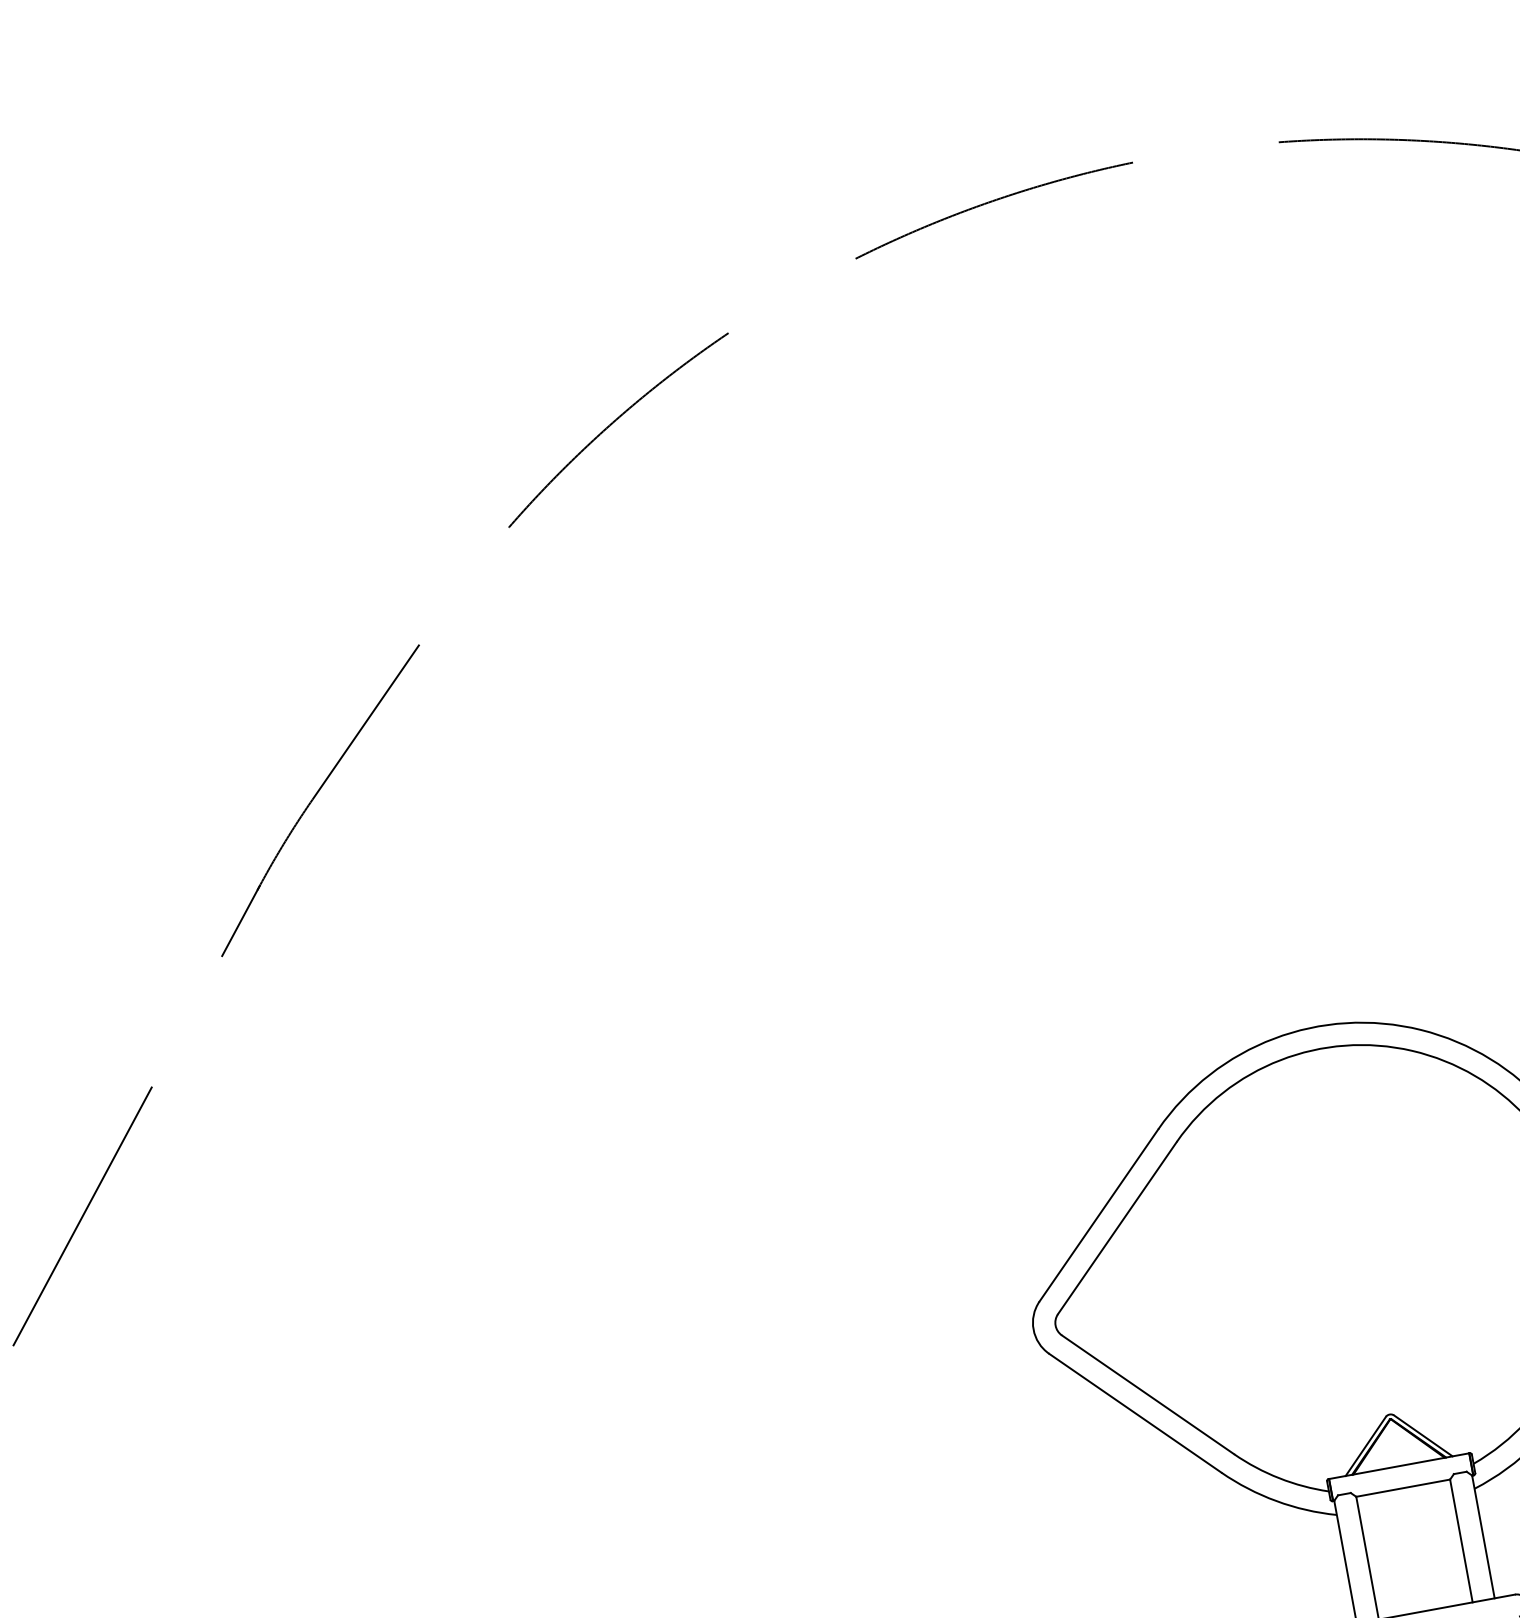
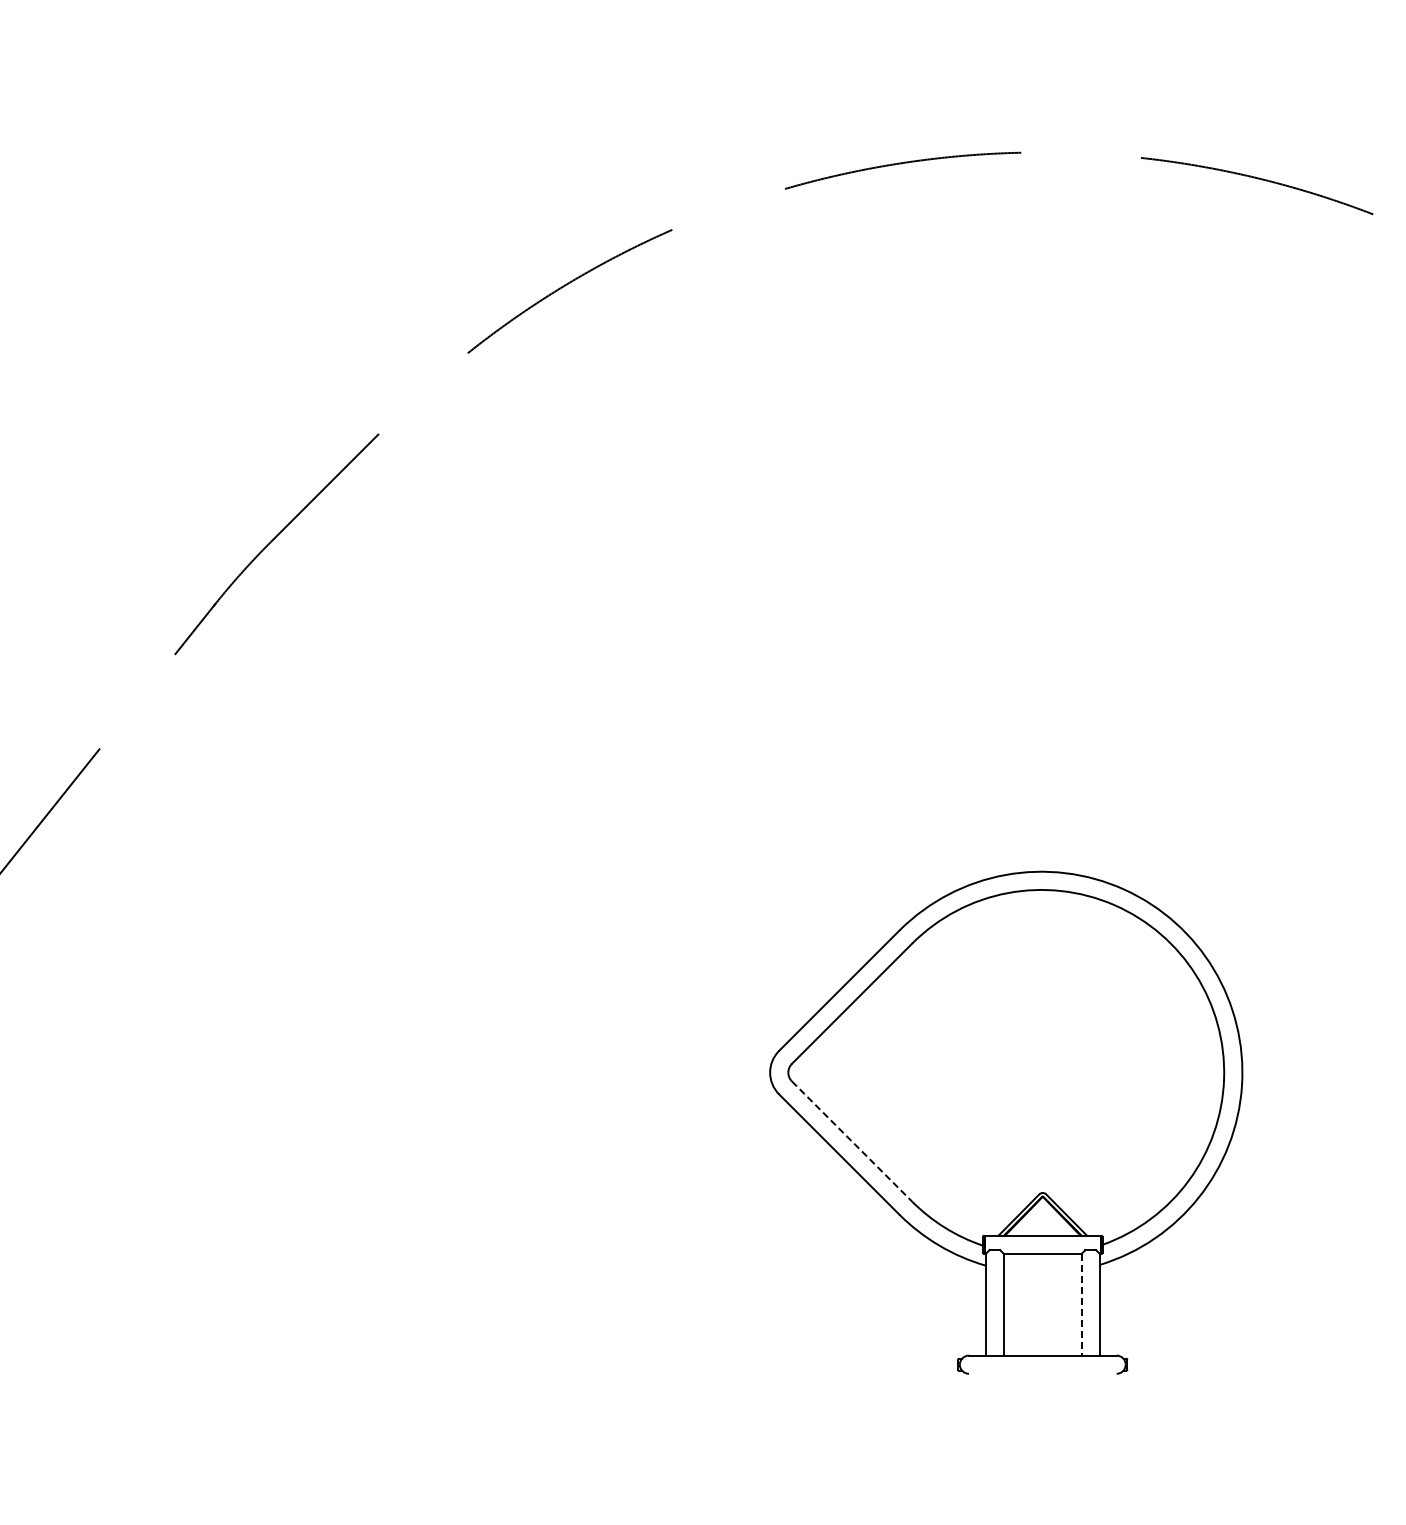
line: (1148, 1394) -> (852, 1141), solid -> dashed
line: (1461, 1540) -> (1081, 1304), solid -> dashed

